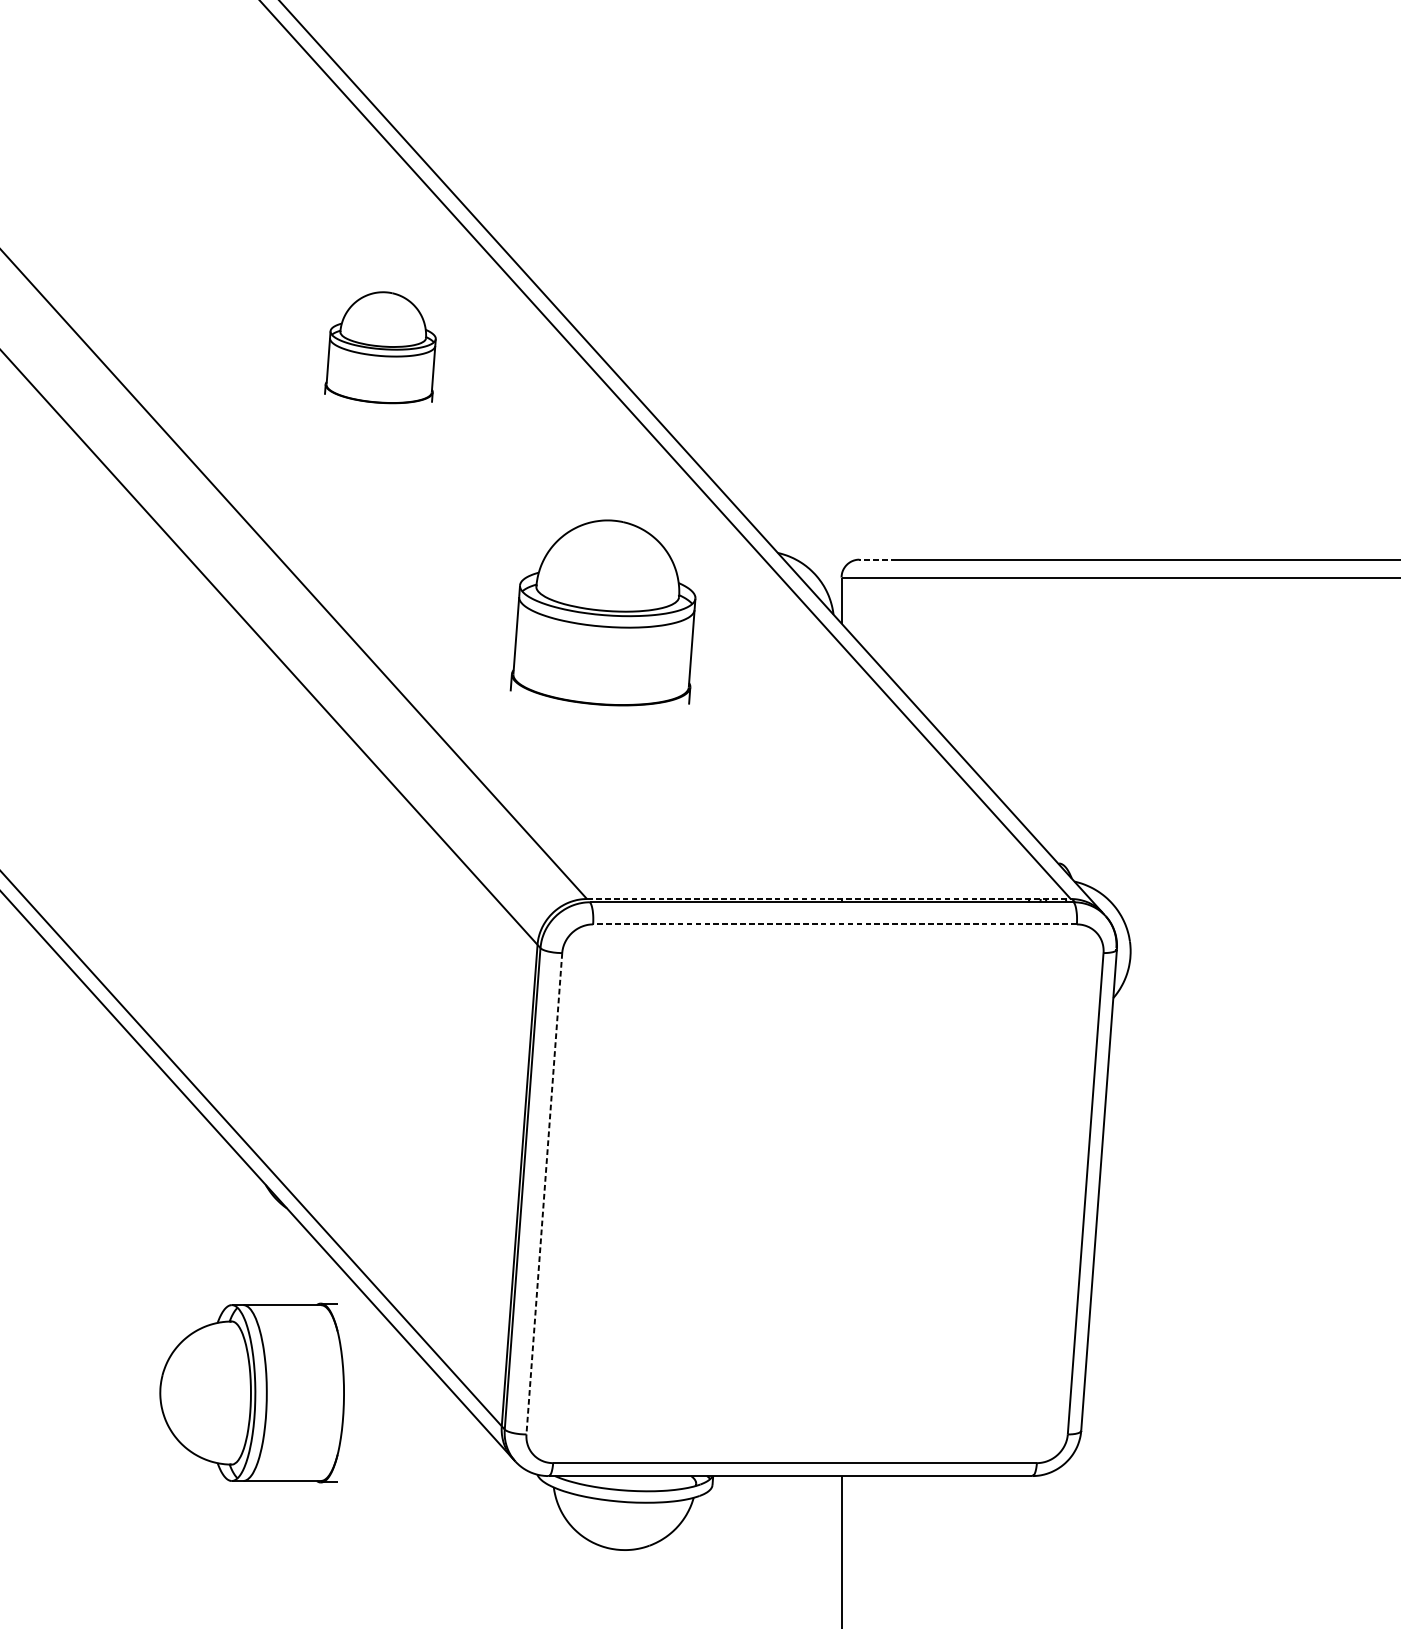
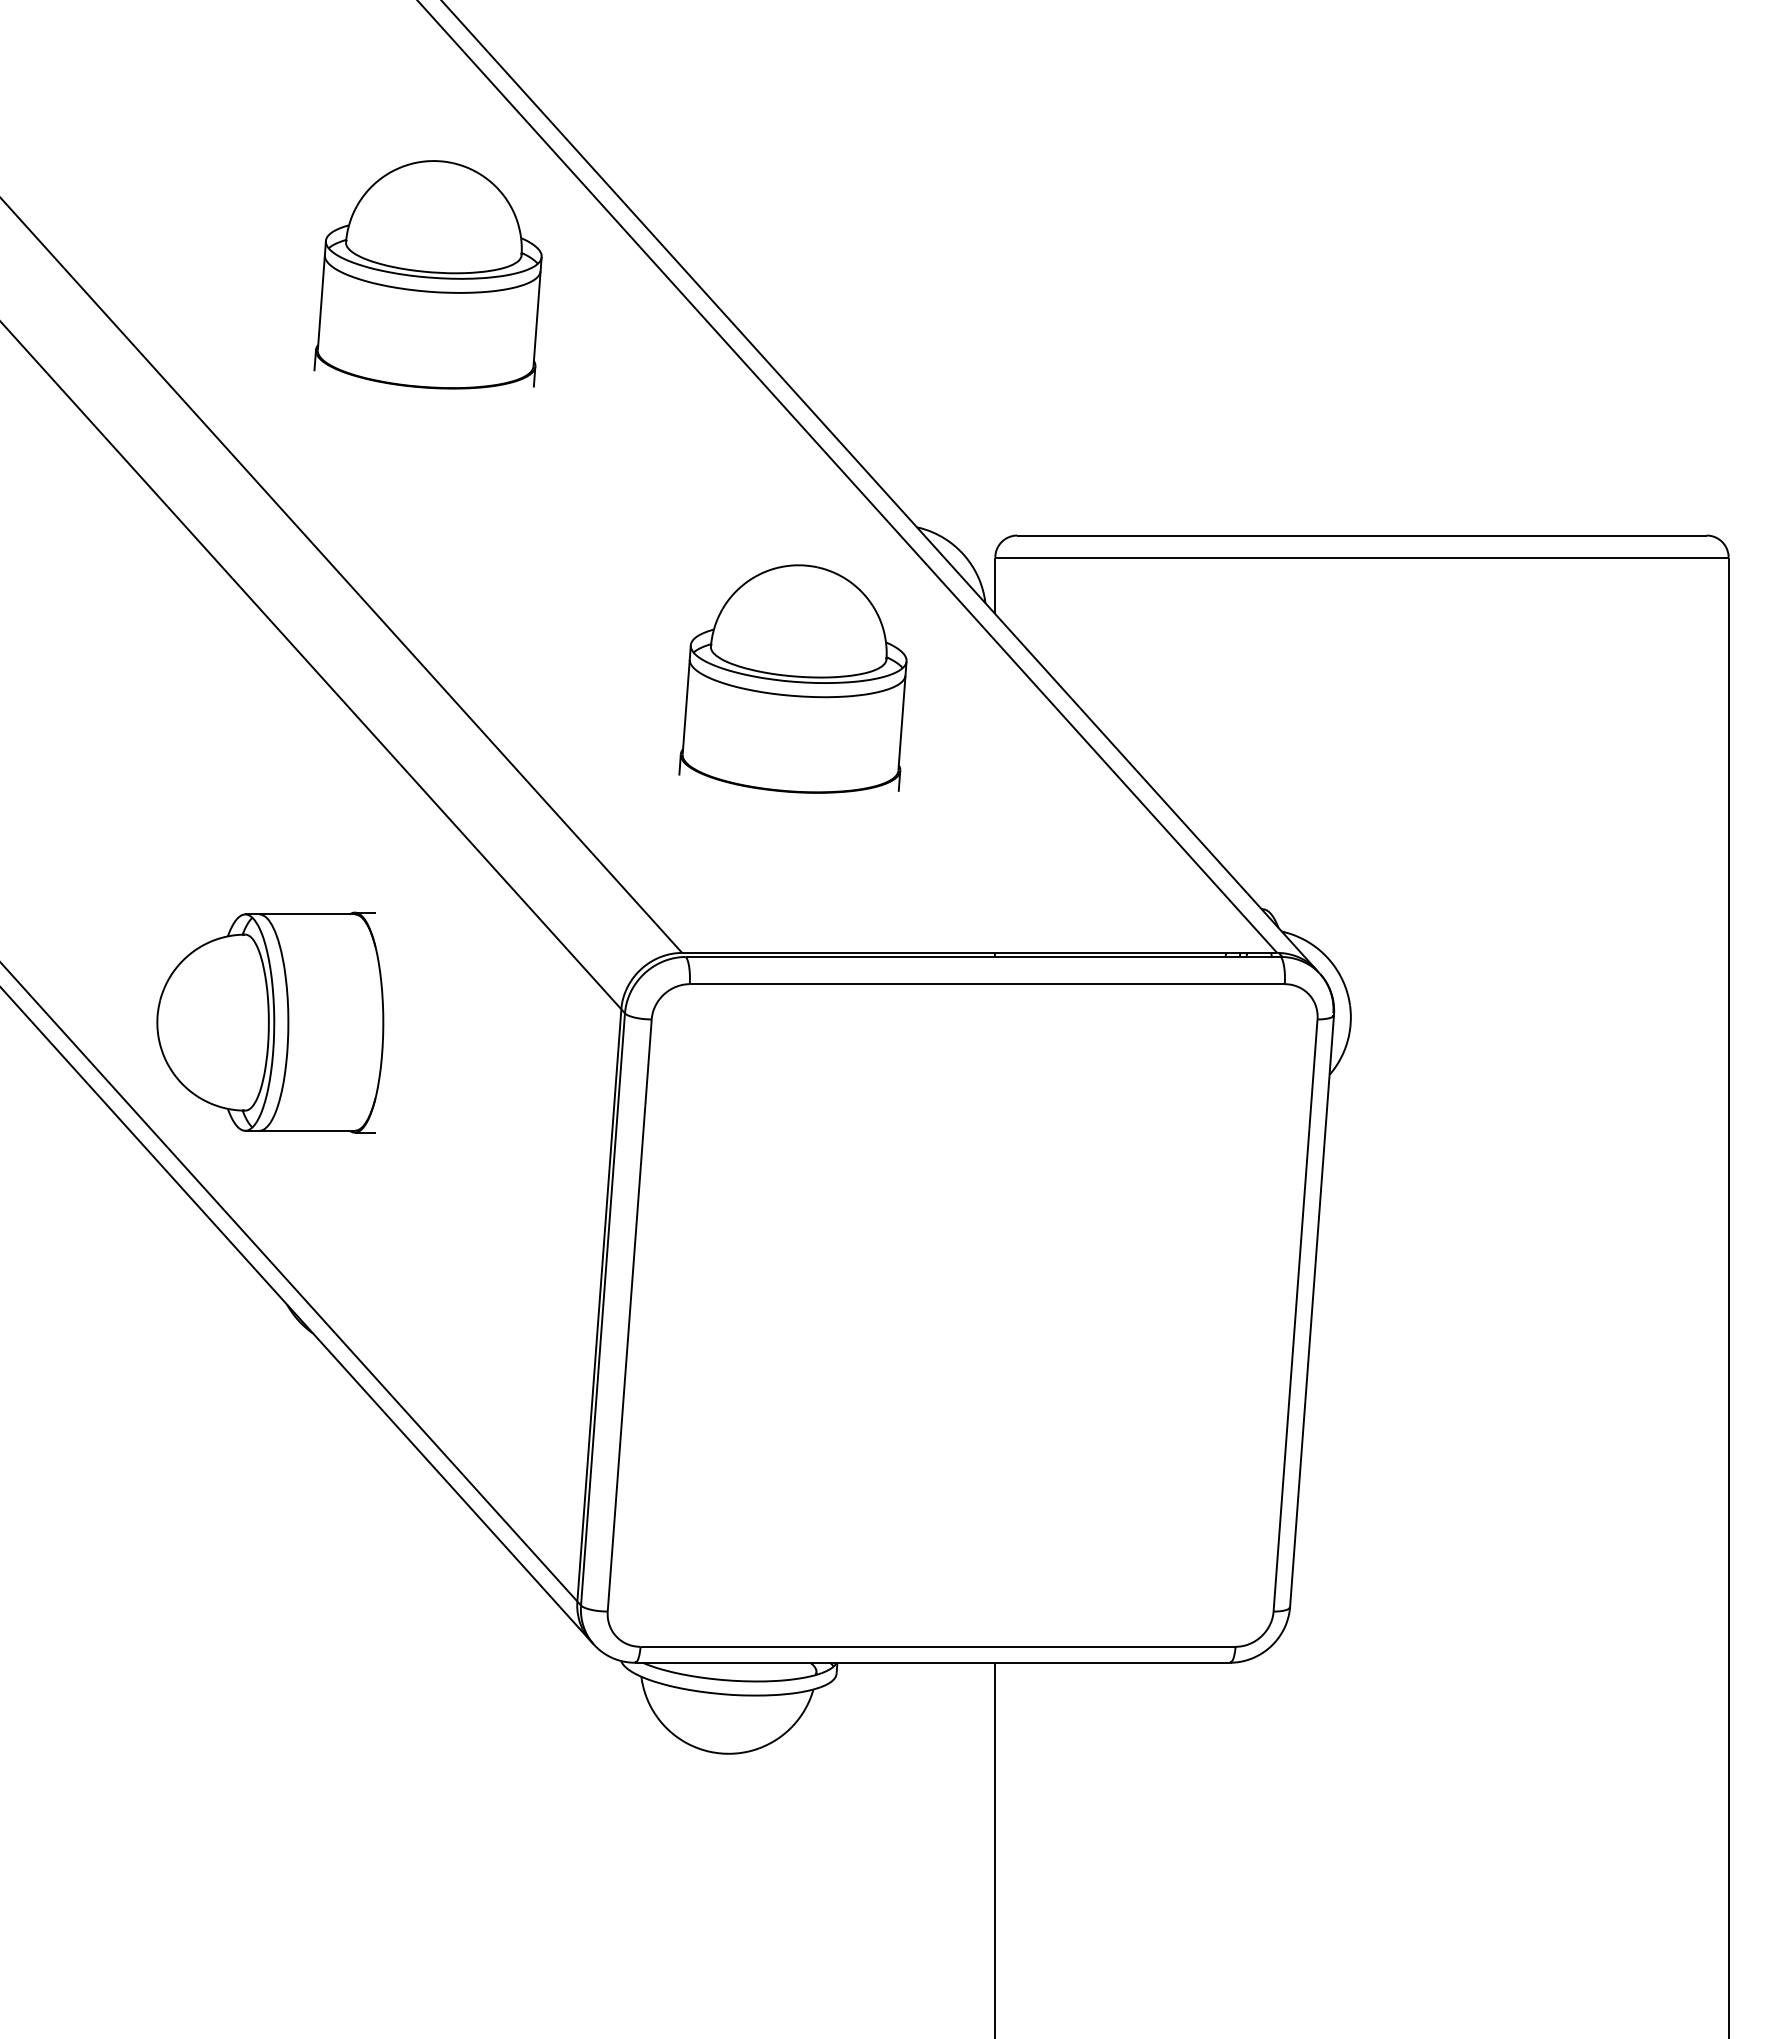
part: (379, 347) -> (427, 274), size x1.67
line: (877, 559) -> (1039, 535), dashed -> solid
part: (602, 612) -> (792, 678), moved
line: (828, 898) -> (979, 952), dashed -> solid
line: (835, 924) -> (987, 984), dashed -> solid
line: (544, 1193) -> (629, 1315), dashed -> solid
part: (252, 1392) -> (270, 1022), moved

